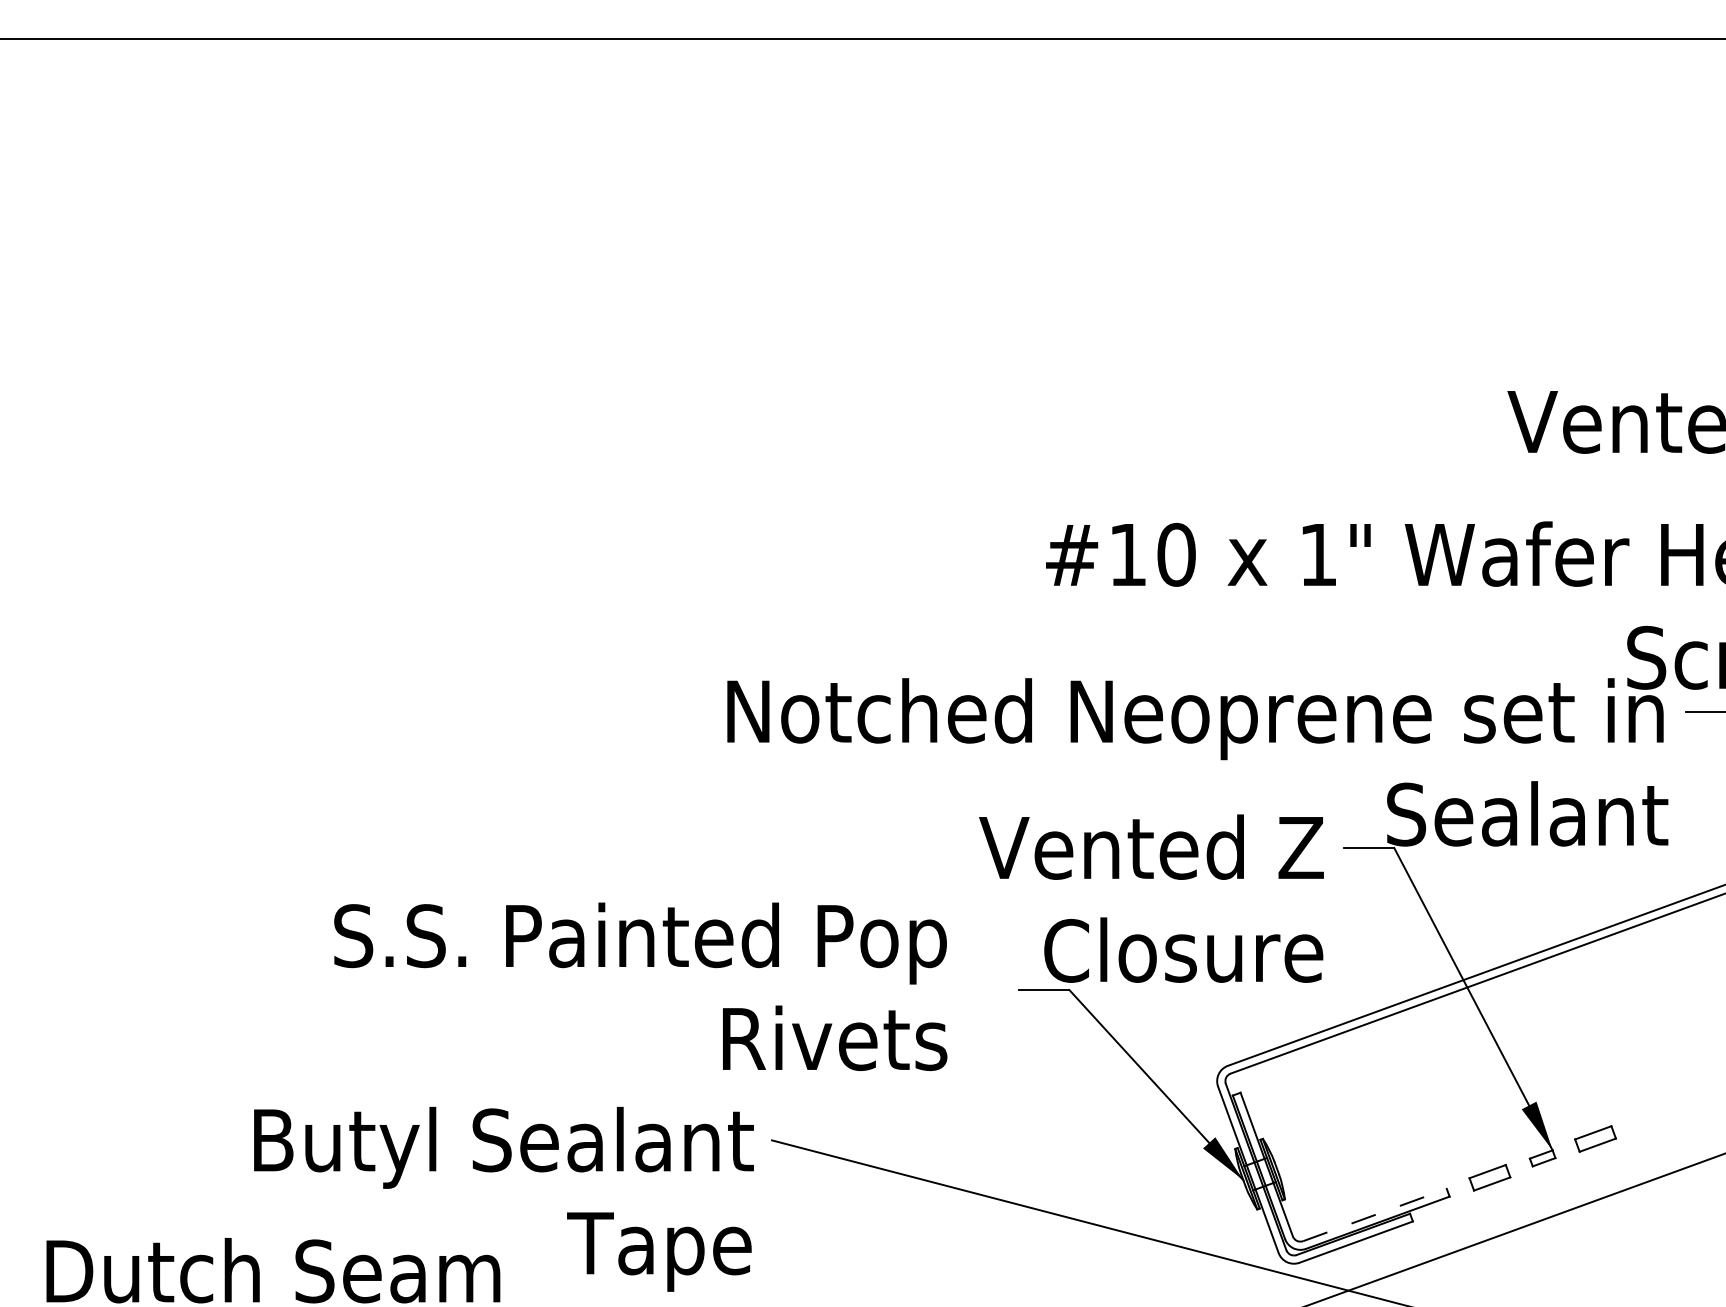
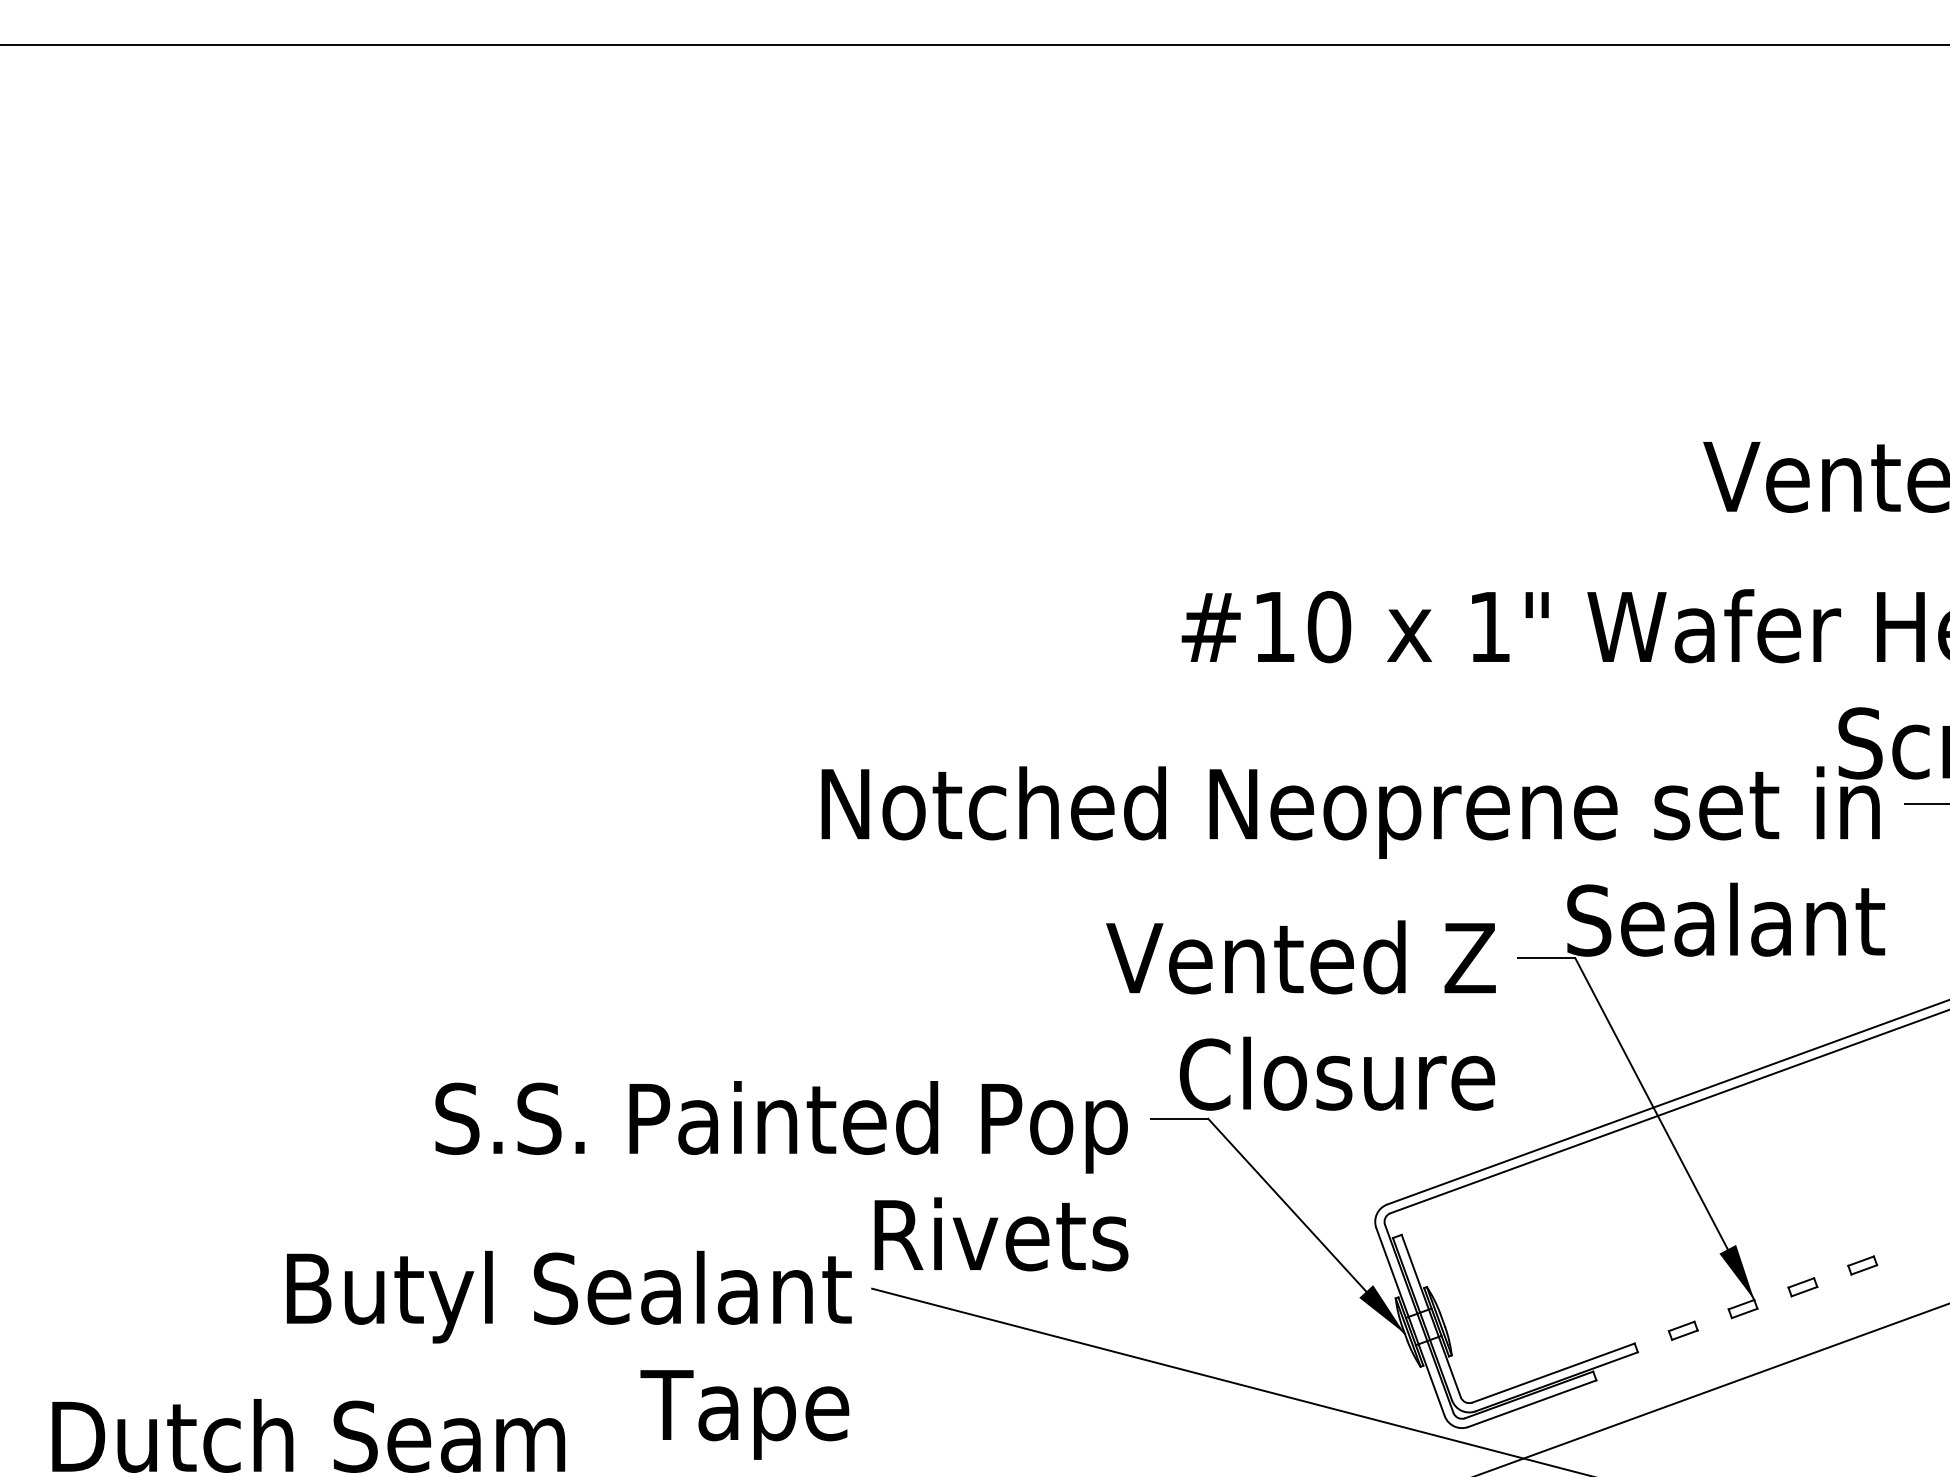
text: (640, 987) -> (781, 1176), moved
part: (1648, 1119) -> (1862, 1265), added
part: (1595, 1139) -> (1802, 1287), size x0.62
part: (1489, 1177) -> (1682, 1330), size x0.62
line: (1375, 1214) -> (1554, 1372), dashed -> solid

